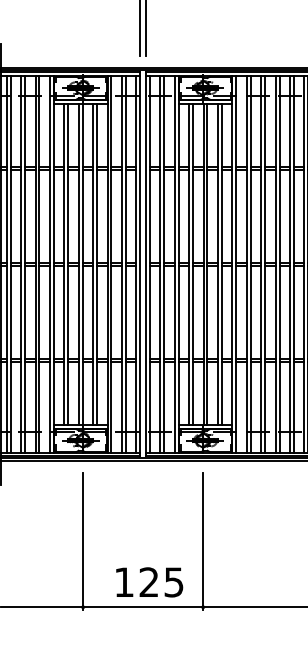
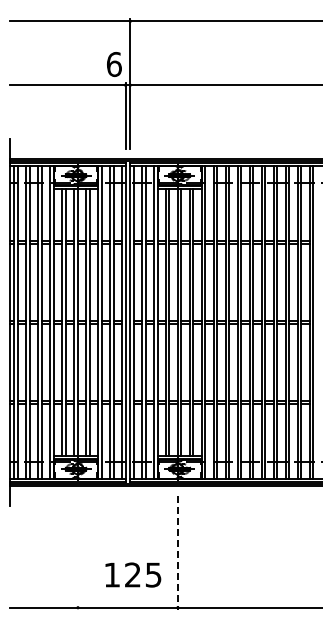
line: (83, 540) -> (78, 552), removed
line: (202, 542) -> (177, 553), solid -> dashed
text: (149, 581) -> (133, 574), moved

